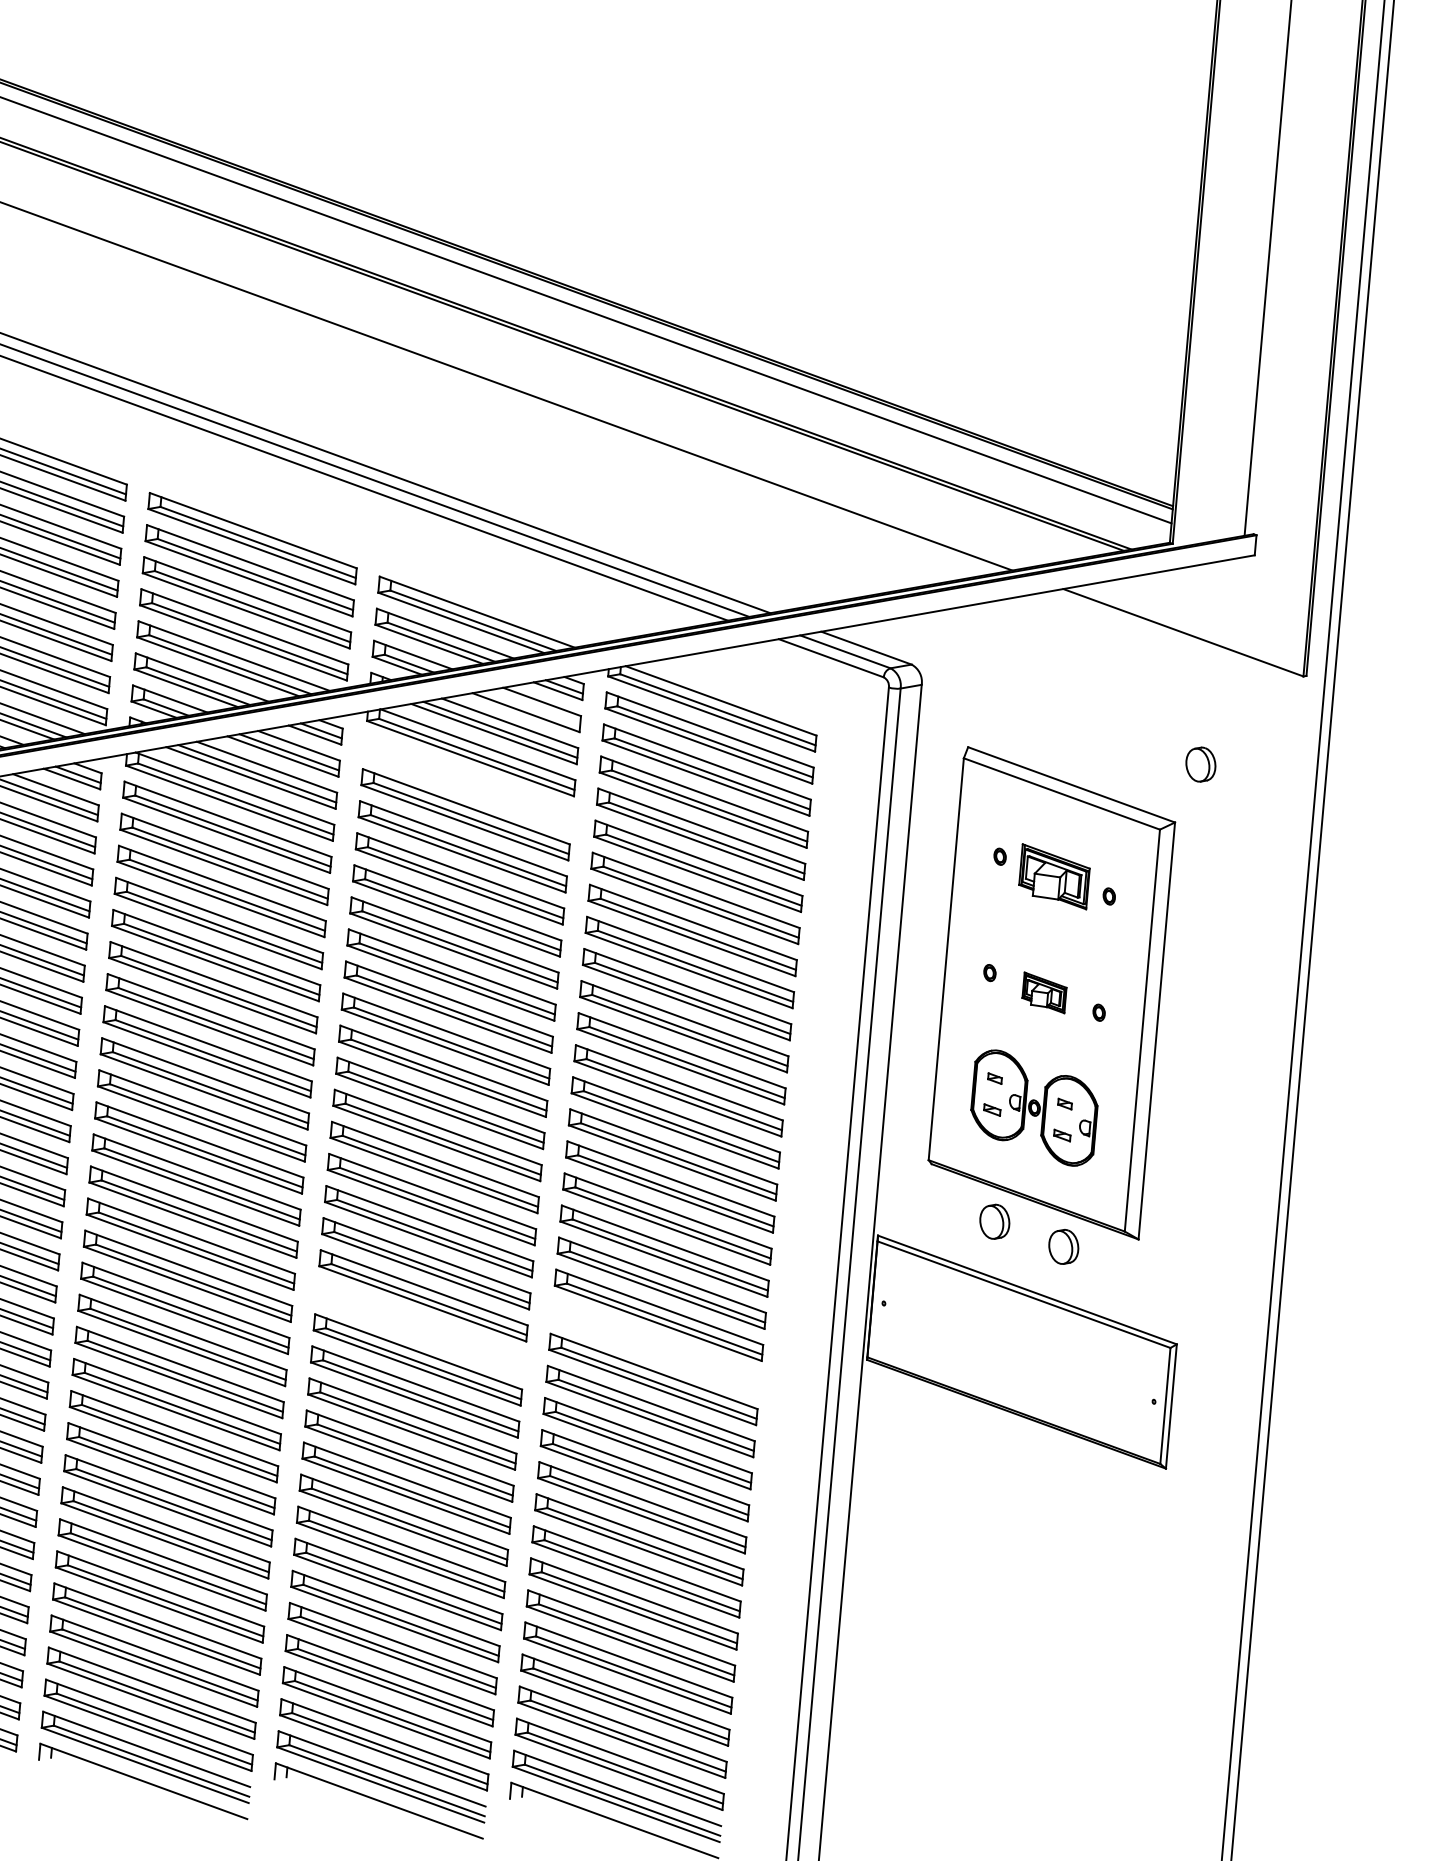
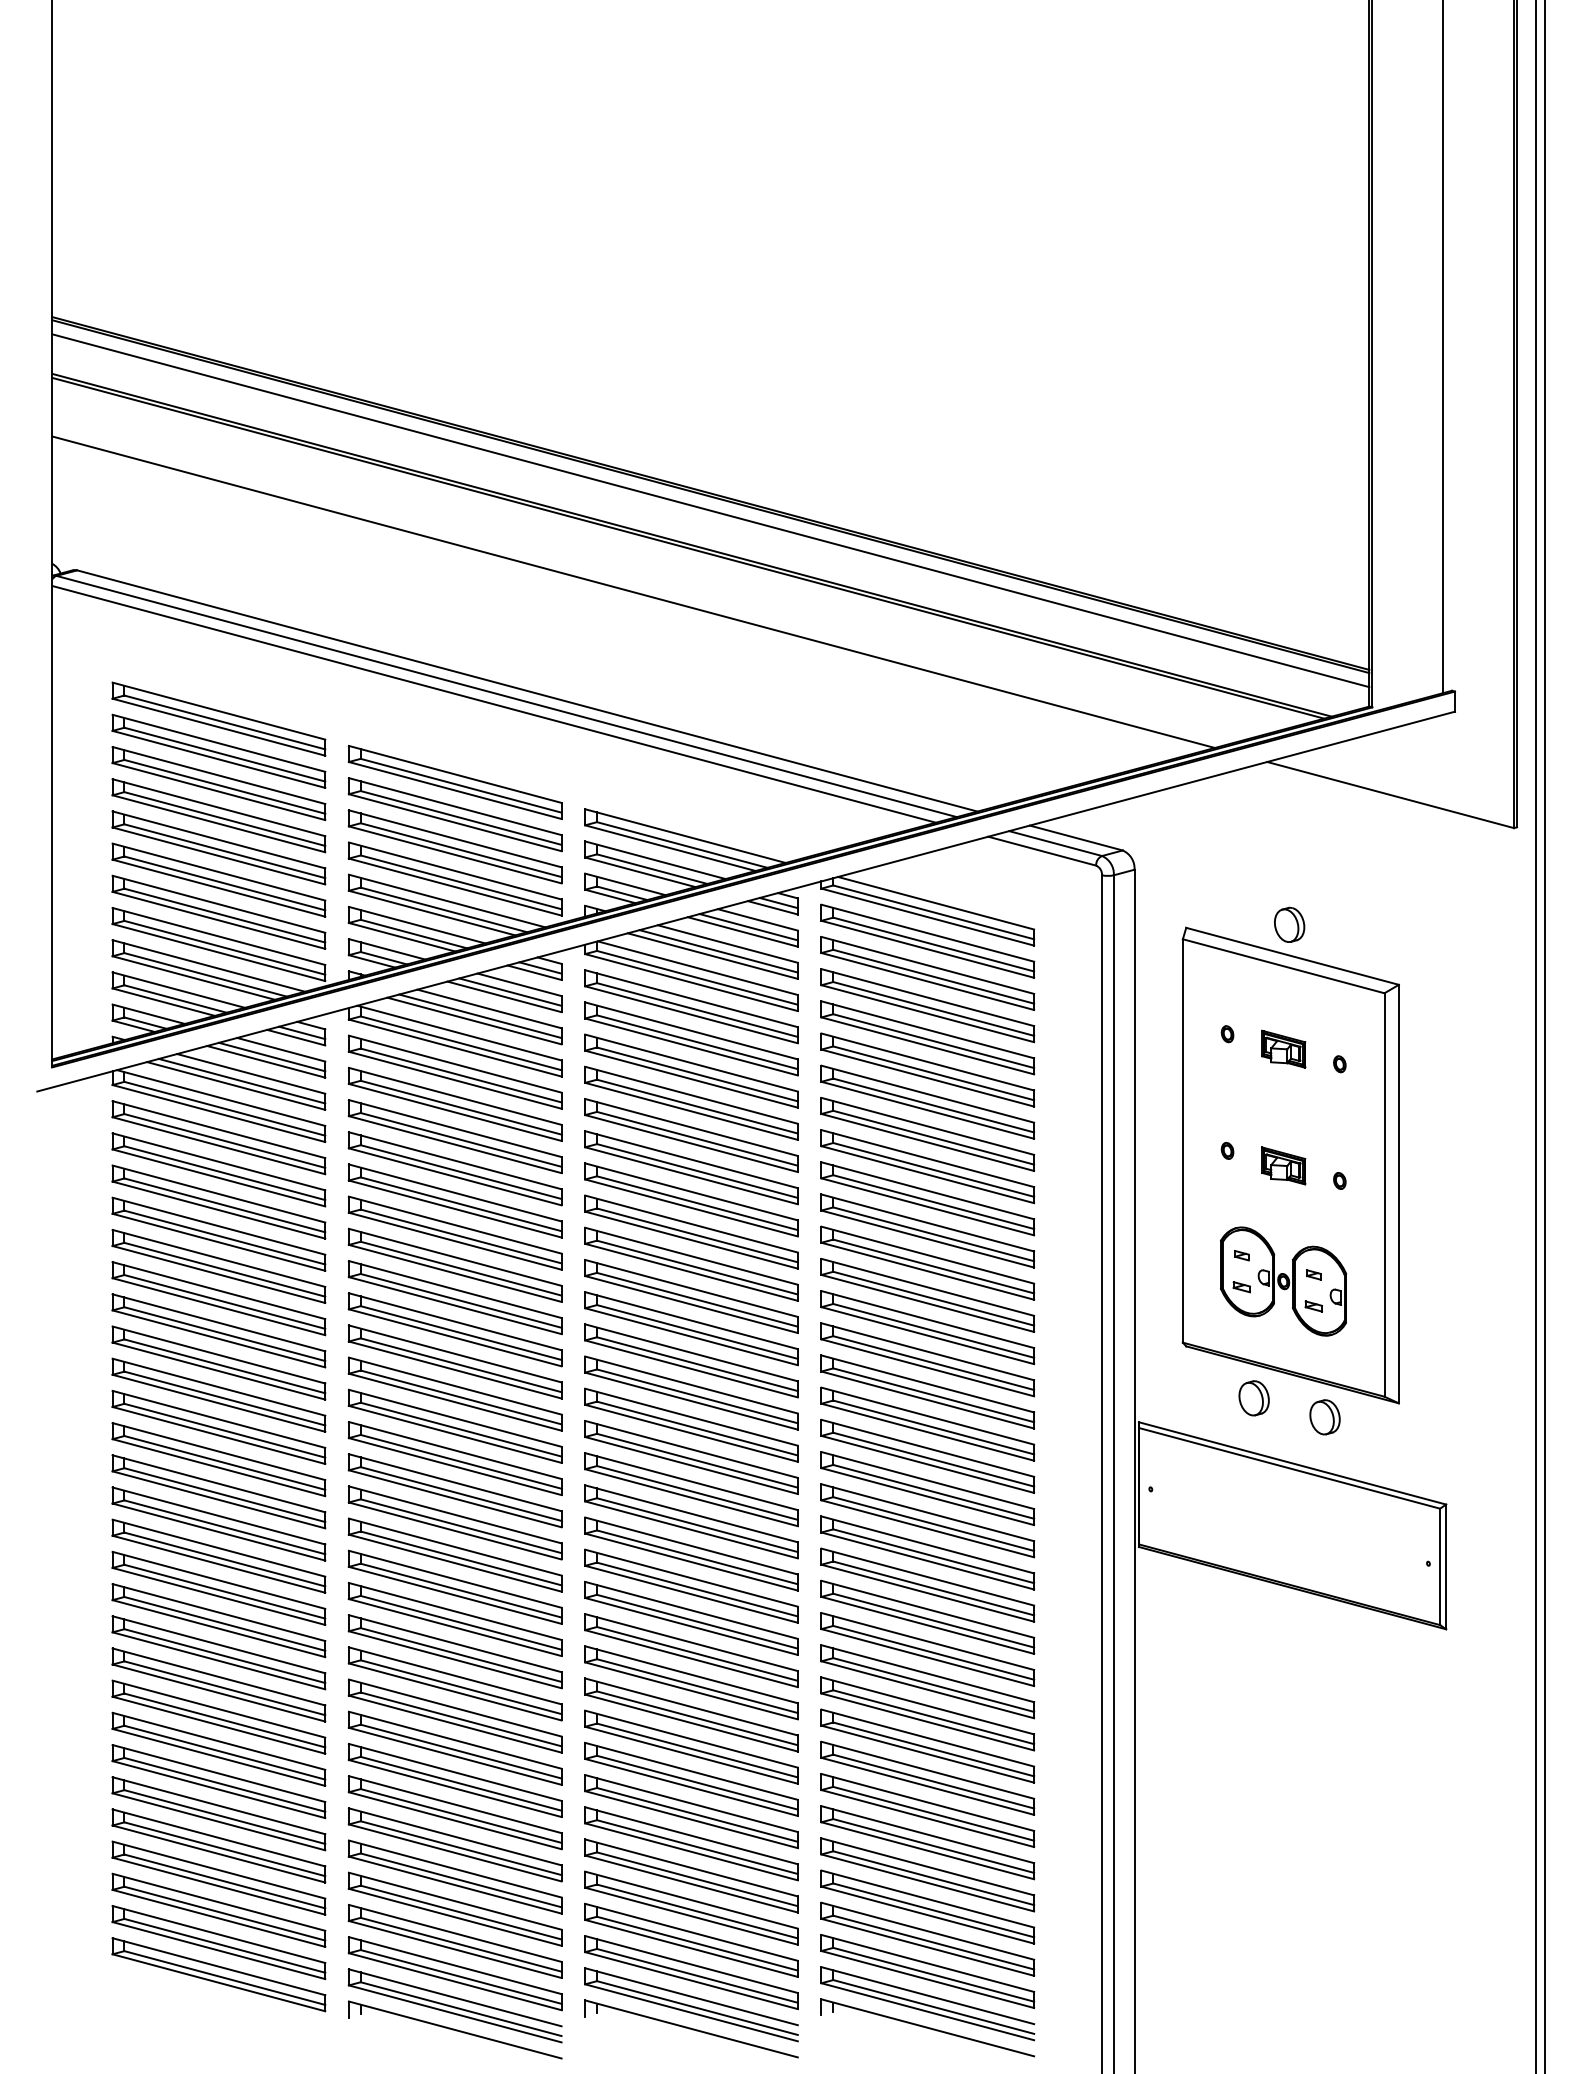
line: (532, 708) -> (748, 927), added
part: (1200, 764) -> (1289, 924), moved
part: (468, 782) -> (691, 1006), added
part: (1054, 875) -> (1283, 1048), size x0.62
part: (420, 1327) -> (691, 1553), added
part: (655, 1346) -> (927, 1552), added

